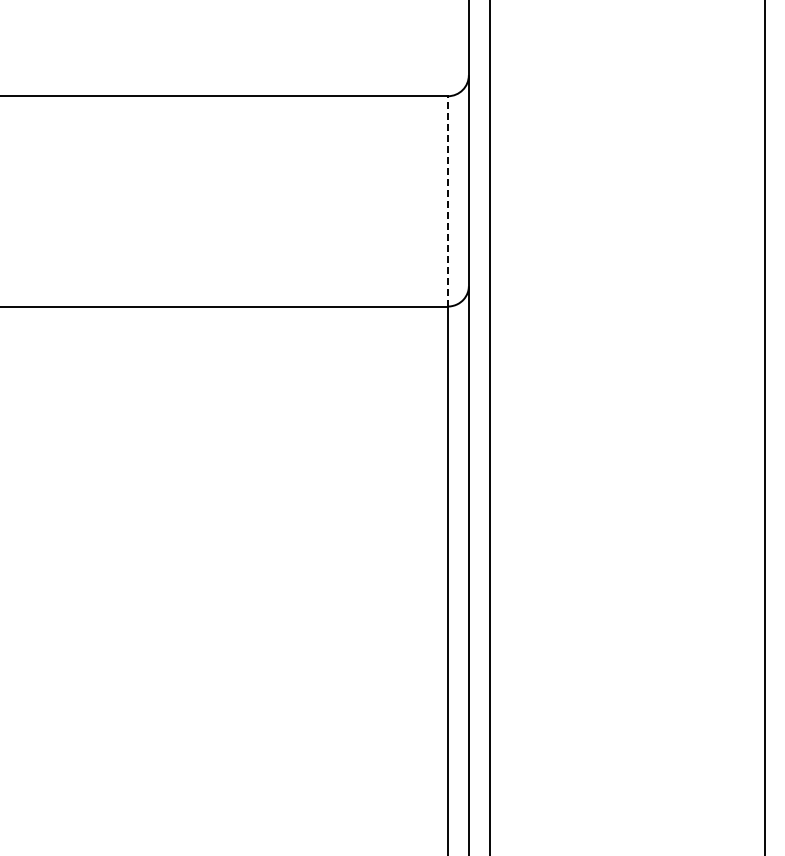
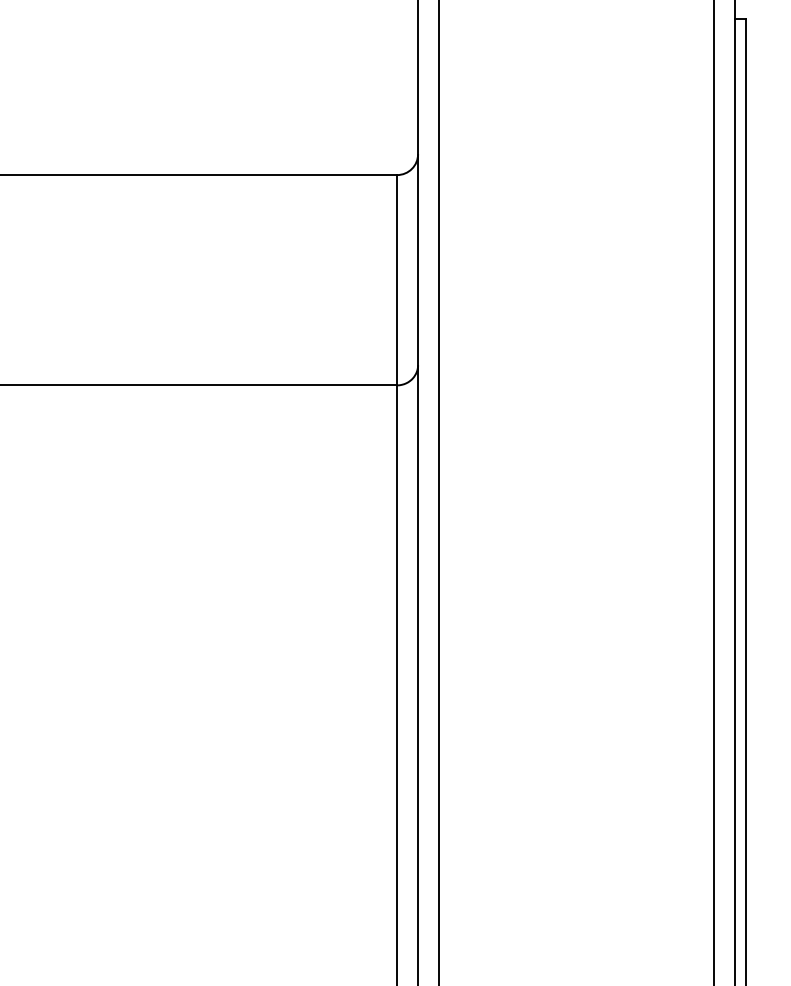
line: (448, 200) -> (397, 279), dashed -> solid

